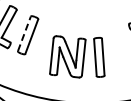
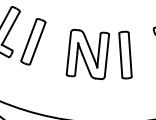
line: (24, 33) -> (29, 39), dashed -> solid
part: (77, 56) -> (99, 54), moved

